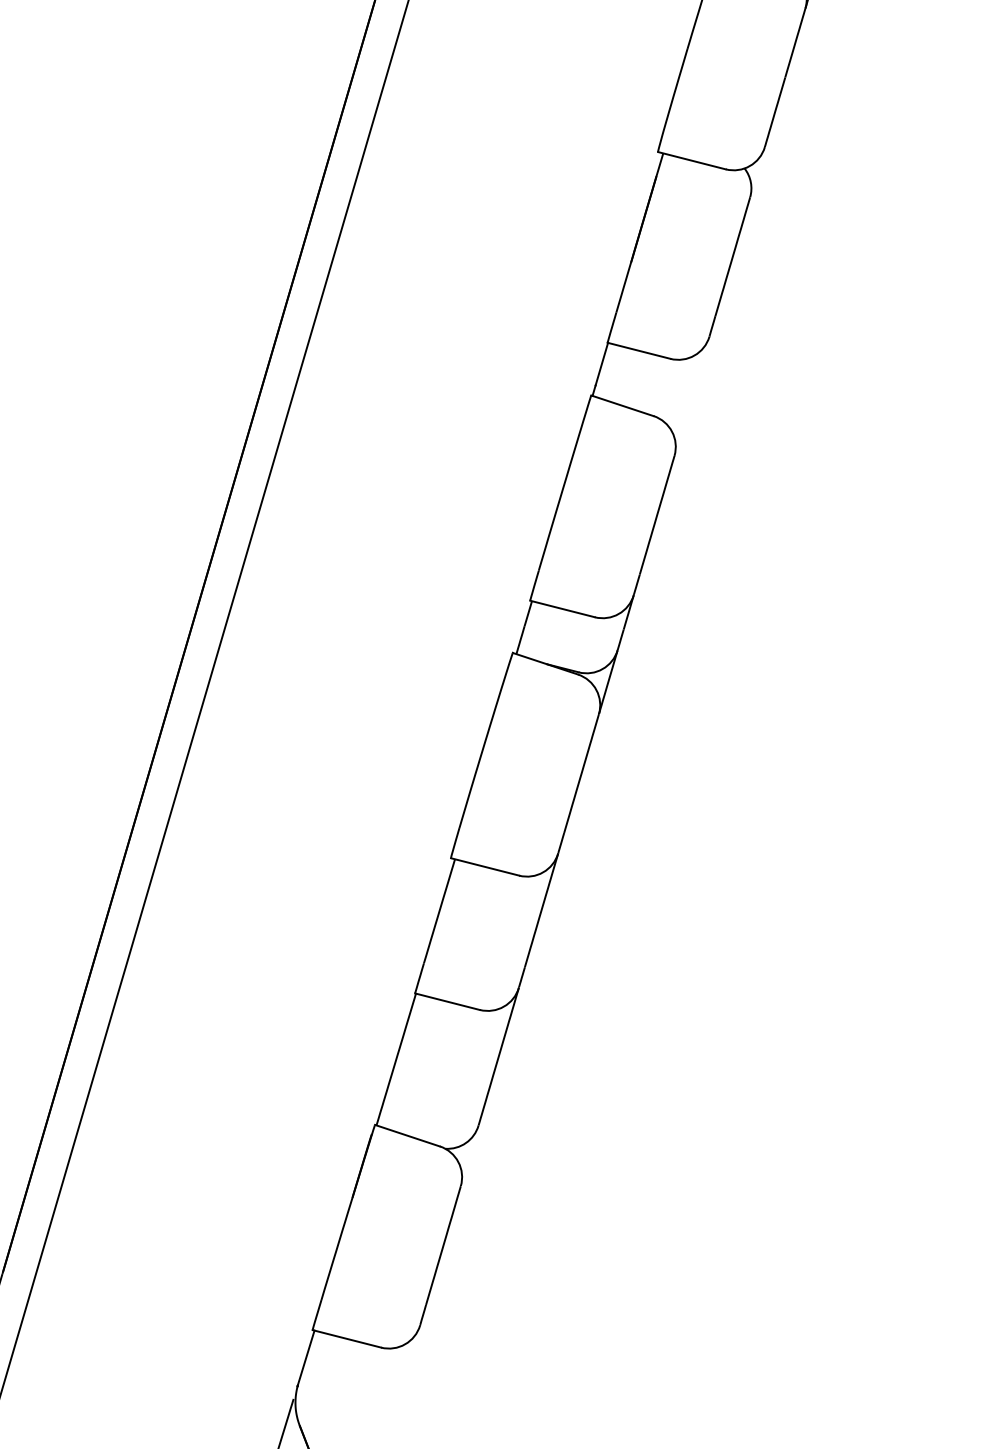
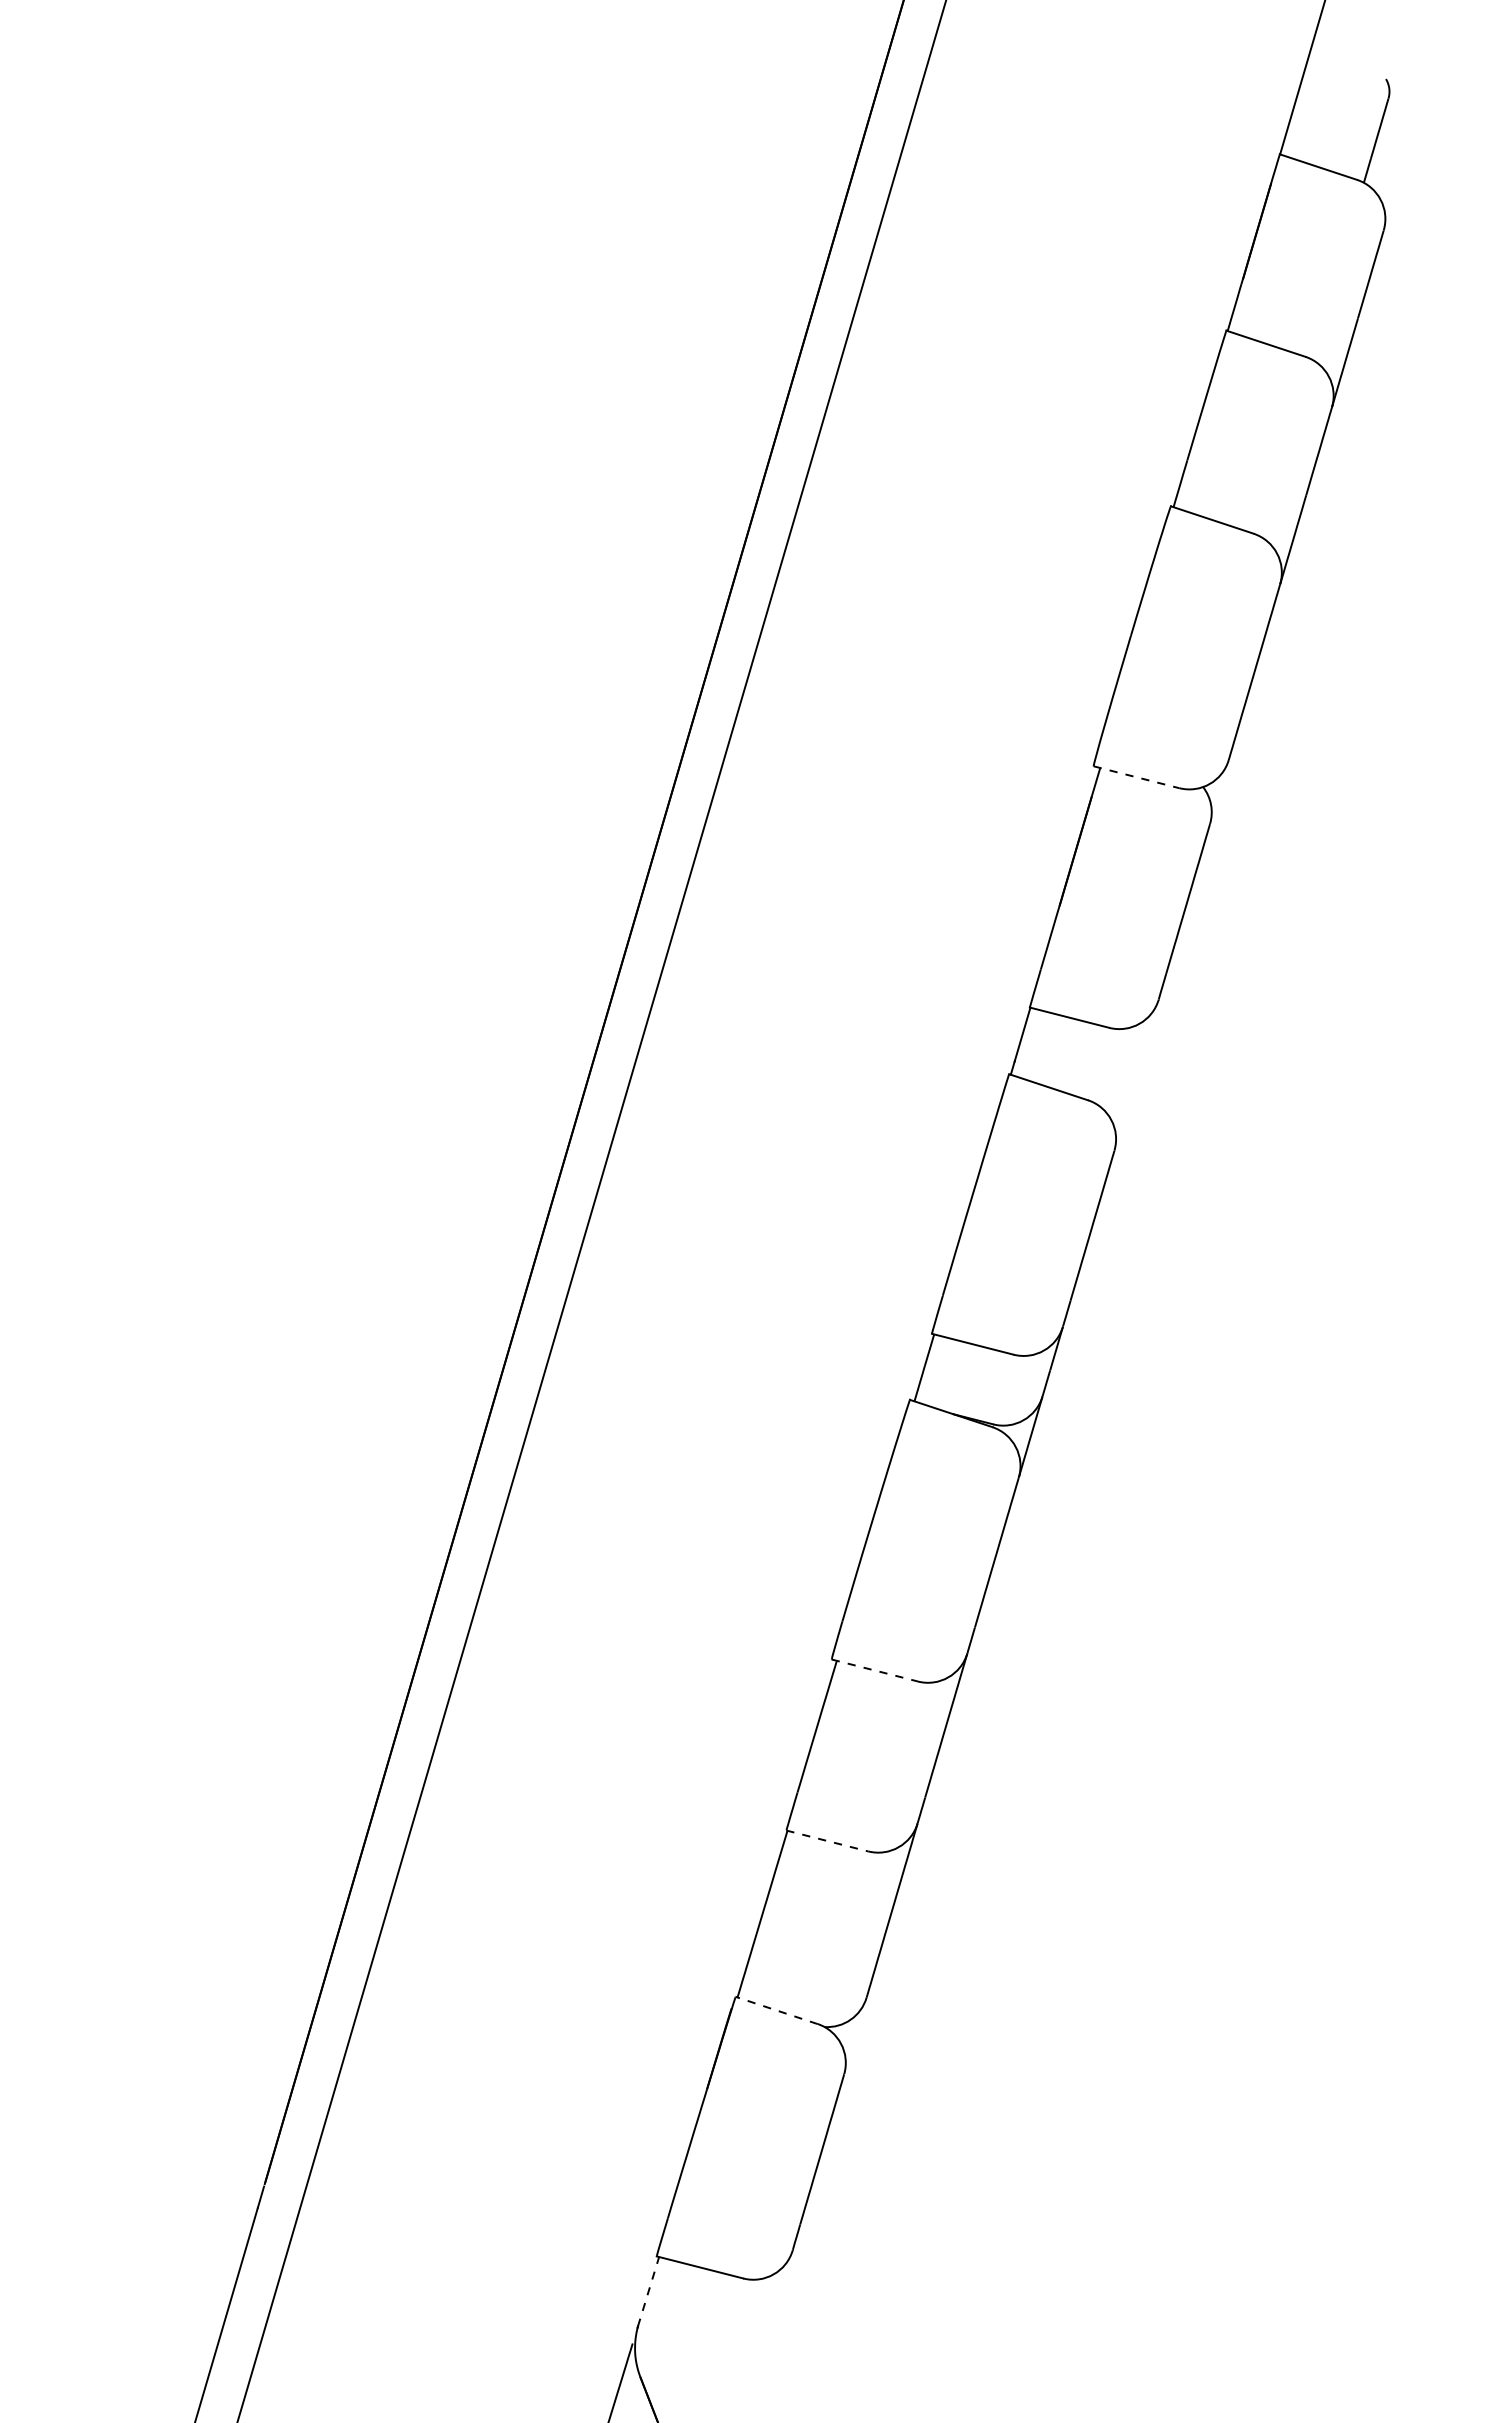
line: (691, 160) -> (1136, 777), solid -> dashed
line: (485, 866) -> (875, 1670), solid -> dashed
line: (447, 1002) -> (827, 1841), solid -> dashed
line: (407, 1135) -> (776, 2010), solid -> dashed
line: (306, 1357) -> (648, 2291), solid -> dashed

